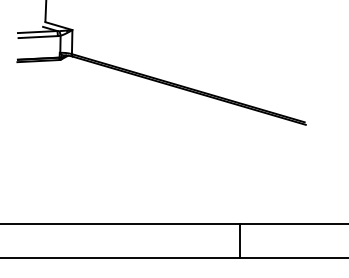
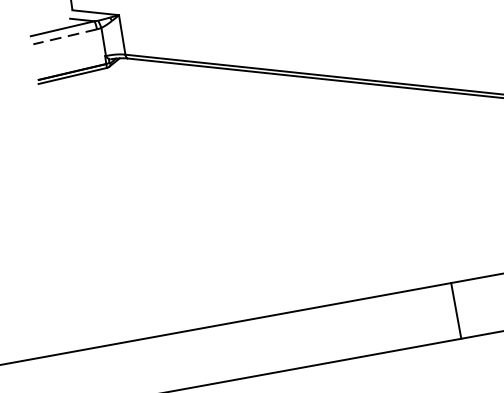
line: (38, 37) -> (65, 37), solid -> dashed

